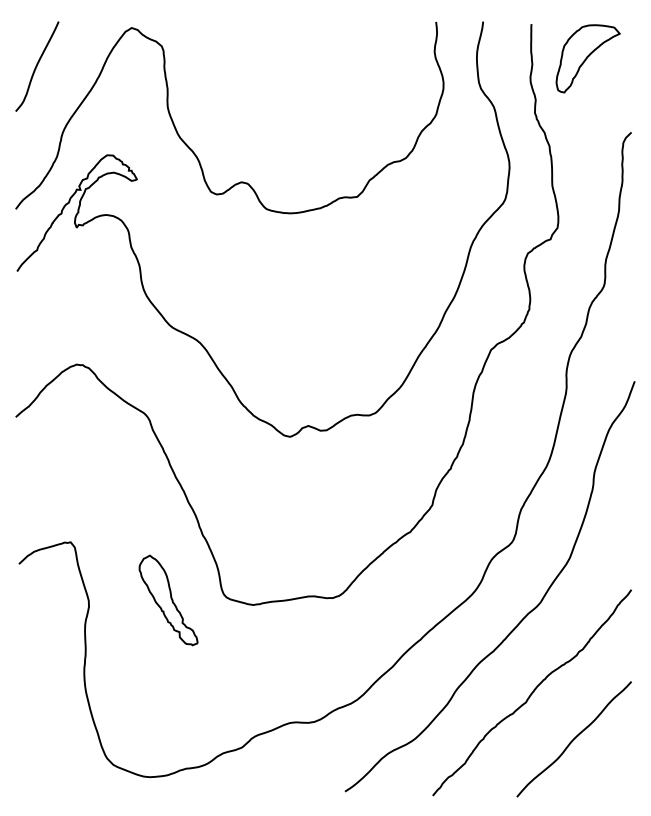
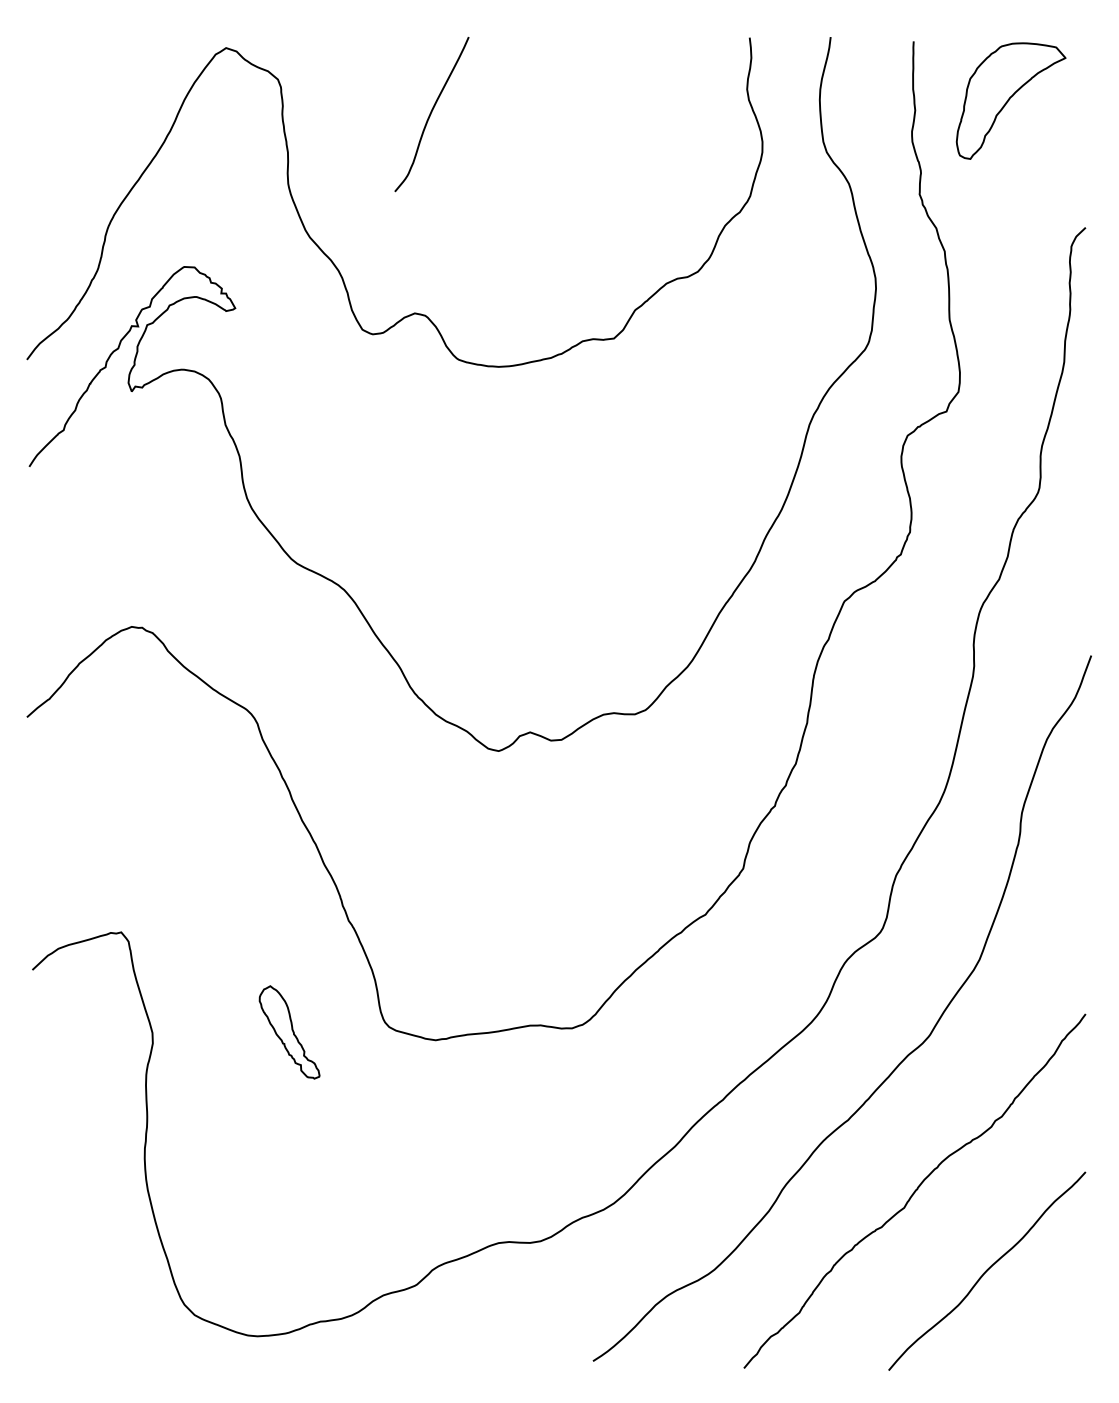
curve: (37, 66) -> (432, 114), moved
part: (168, 600) -> (289, 1032), size x0.6

